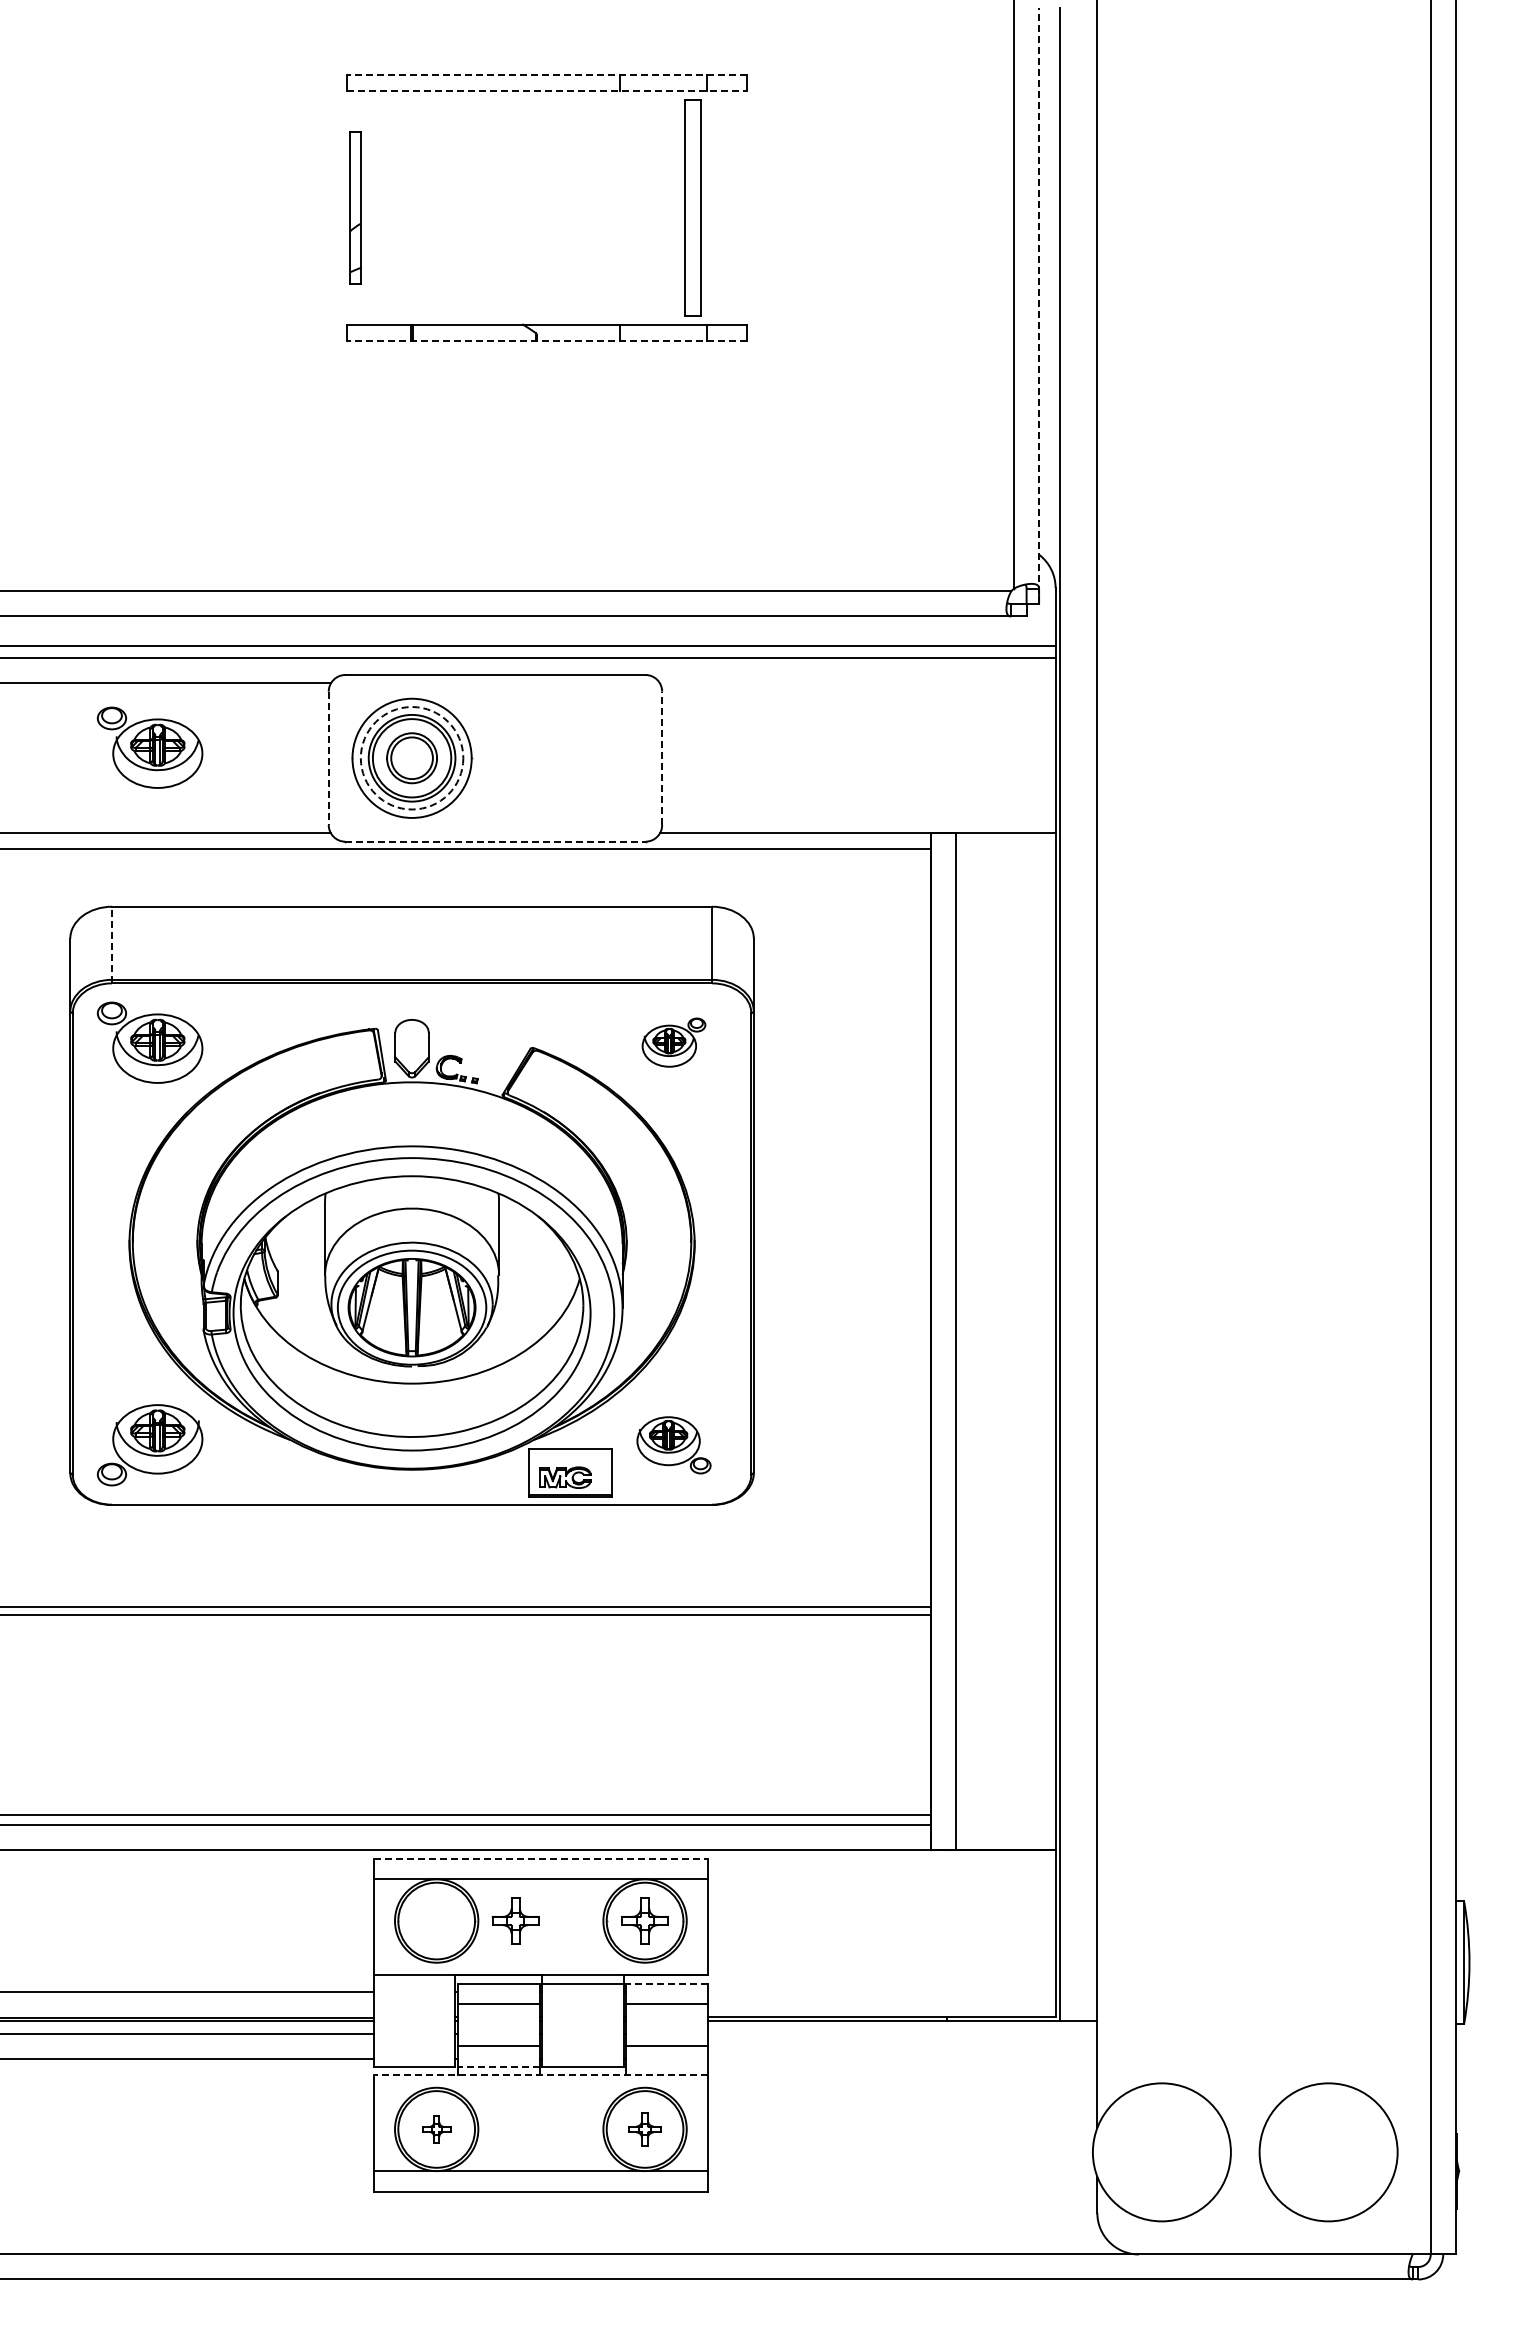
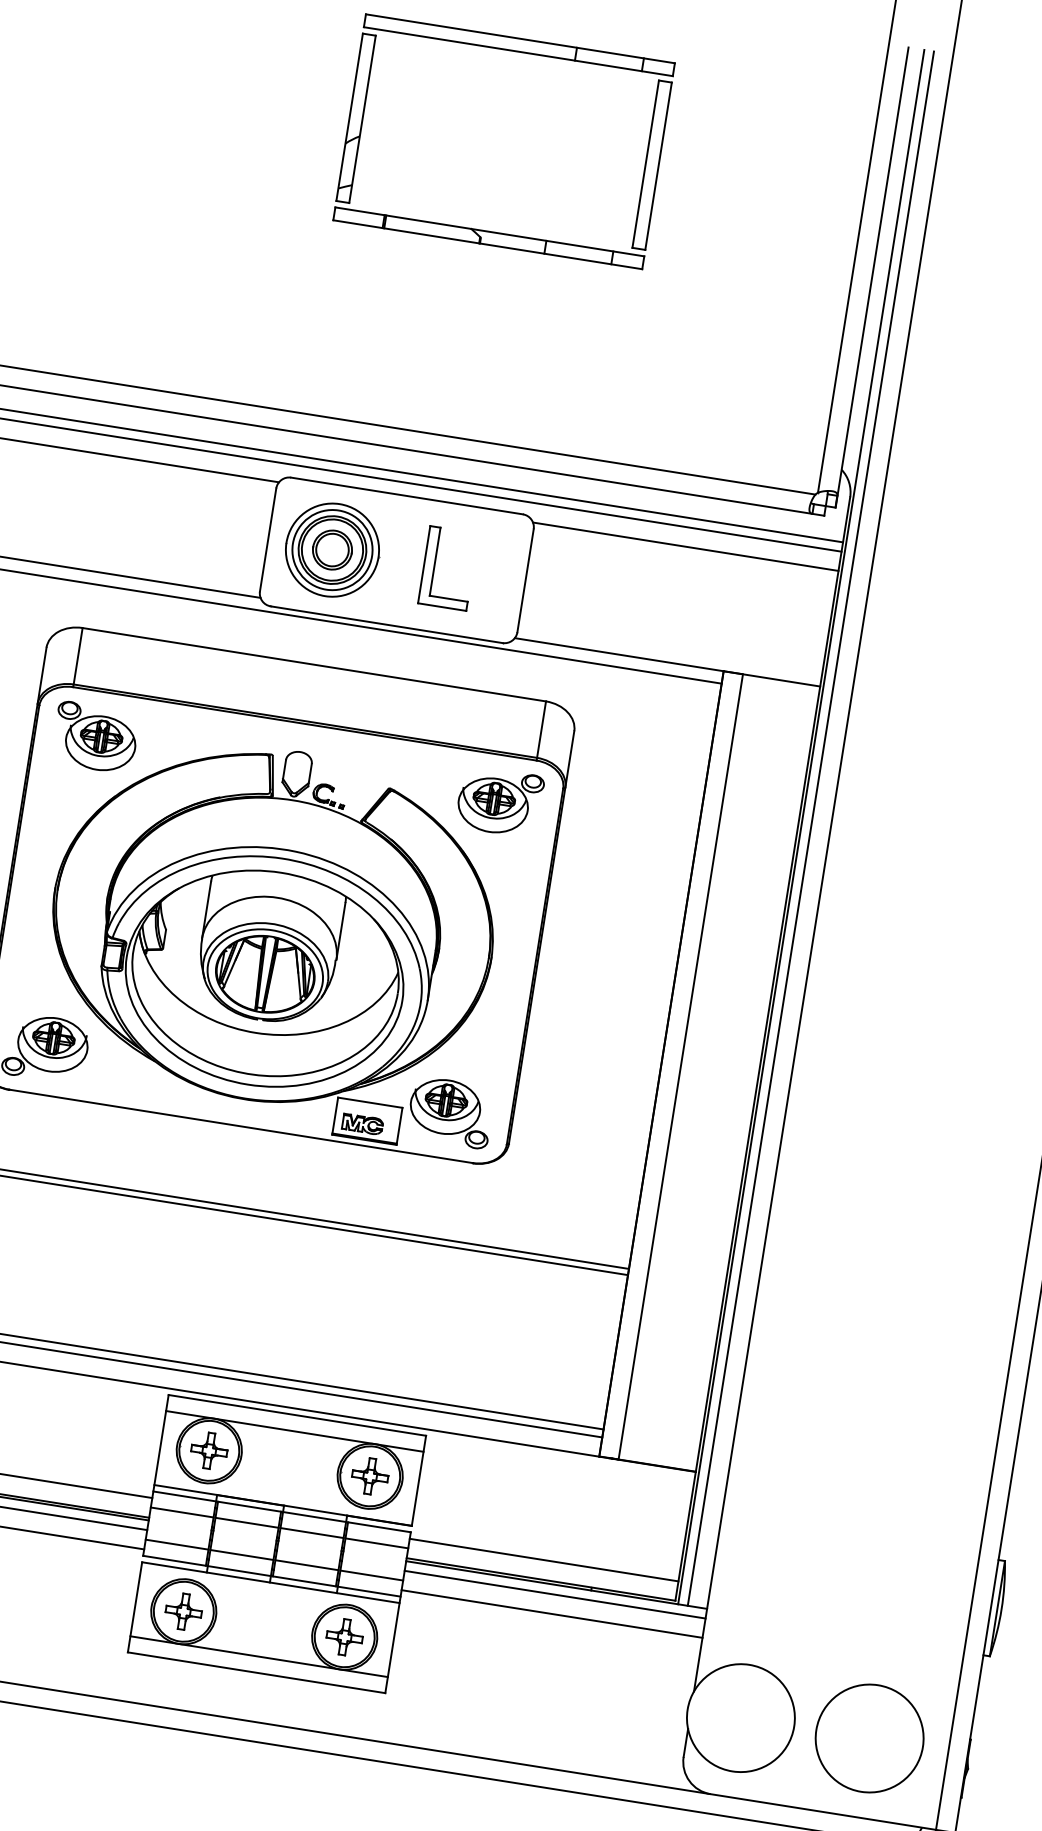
line: (546, 74) -> (519, 38), dashed -> solid
line: (547, 91) -> (518, 51), dashed -> solid
part: (355, 207) -> (356, 117), size x1.43
part: (692, 207) -> (651, 164), moved
line: (1039, 305) -> (872, 277), dashed -> solid
line: (546, 341) -> (487, 244), dashed -> solid
line: (857, 683) -> (685, 546), added
part: (149, 747) -> (131, 509), removed
part: (544, 757) -> (434, 565), added
line: (328, 758) -> (267, 540), dashed -> solid
circle: (411, 758) -> (332, 550), dashed -> solid
line: (662, 758) -> (525, 580), dashed -> solid
line: (495, 841) -> (386, 624), dashed -> solid
line: (111, 944) -> (77, 657), dashed -> solid
line: (1072, 1014) -> (811, 828), added
part: (673, 1042) -> (499, 801), size x1.67
part: (673, 1445) -> (450, 1112), size x1.43
line: (540, 1858) -> (297, 1415), dashed -> solid
part: (515, 1920) -> (209, 1450), moved
line: (414, 1983) -> (184, 1496), added
line: (666, 1983) -> (379, 1527), dashed -> solid
line: (881, 1992) -> (543, 1560), added
line: (414, 2004) -> (181, 1512), added
line: (582, 2004) -> (311, 1533), added
line: (902, 2033) -> (555, 1594), added
line: (414, 2046) -> (176, 1545), added
line: (582, 2046) -> (306, 1565), added
line: (902, 2058) -> (552, 1613), added
line: (498, 2066) -> (239, 1570), dashed -> solid
line: (666, 2066) -> (368, 1591), added
line: (540, 2075) -> (270, 1582), dashed -> solid
part: (436, 2129) -> (183, 1611), size x1.67
part: (644, 2129) -> (344, 1637), size x1.43

